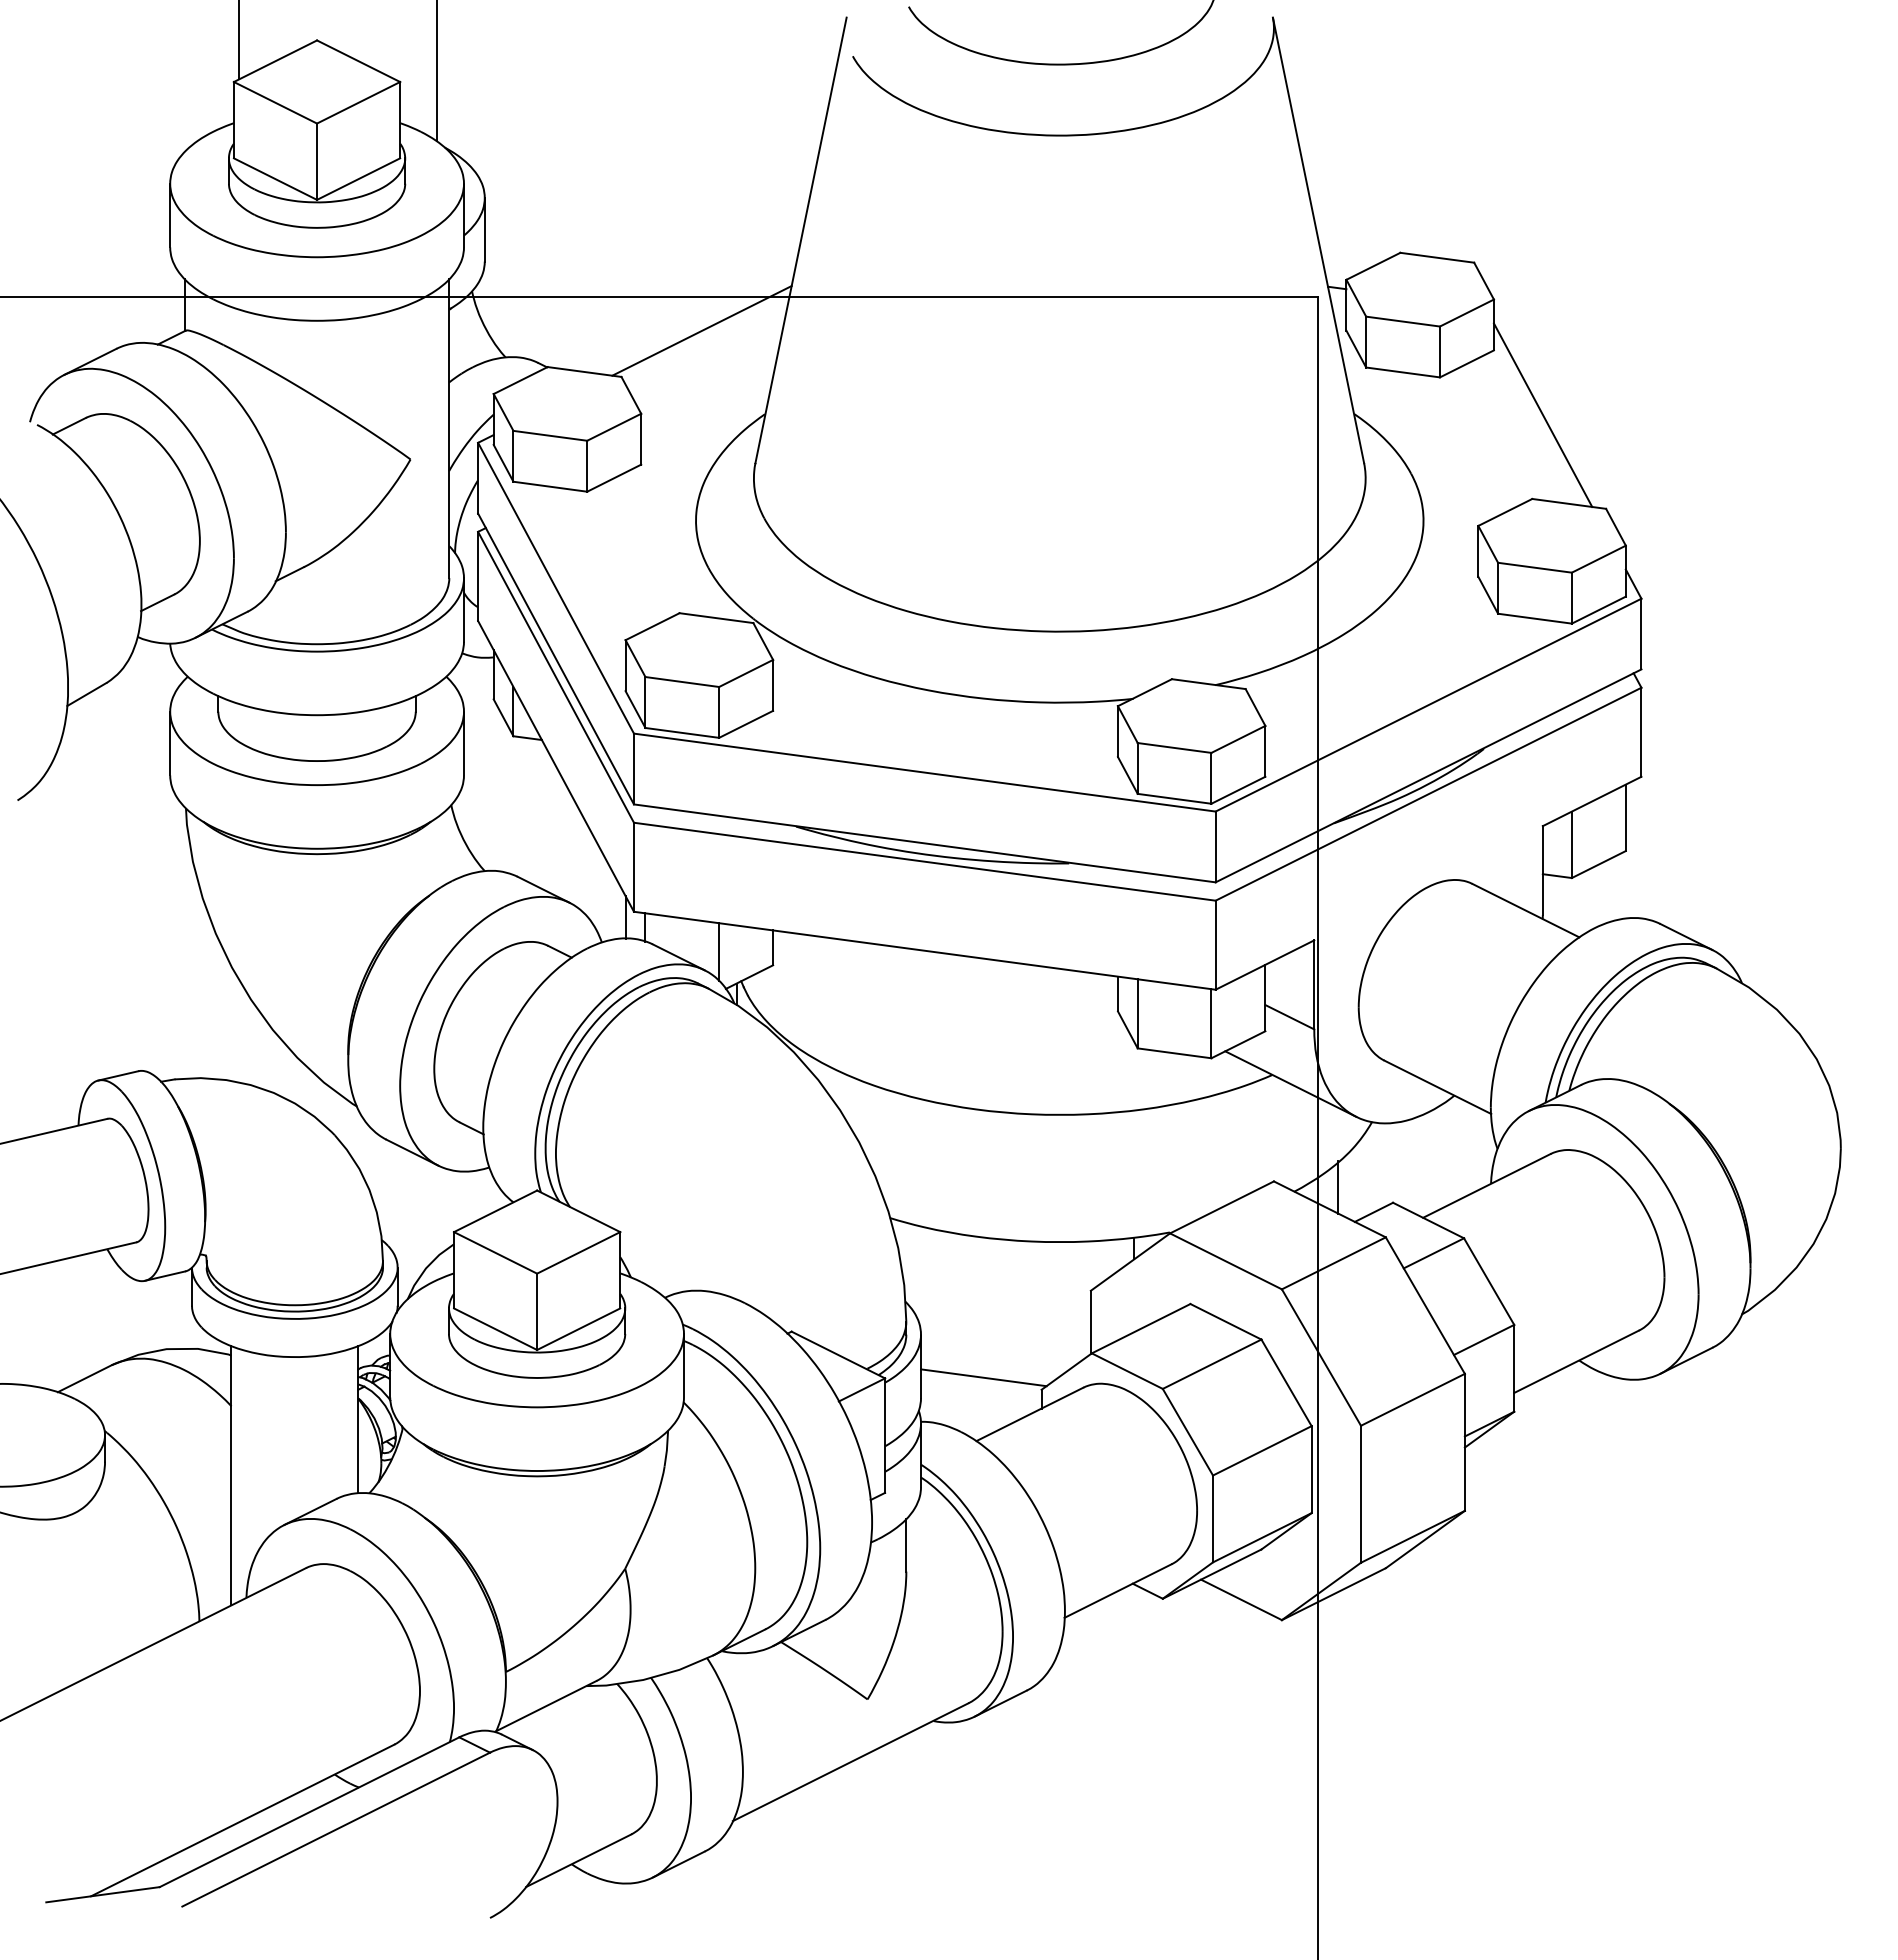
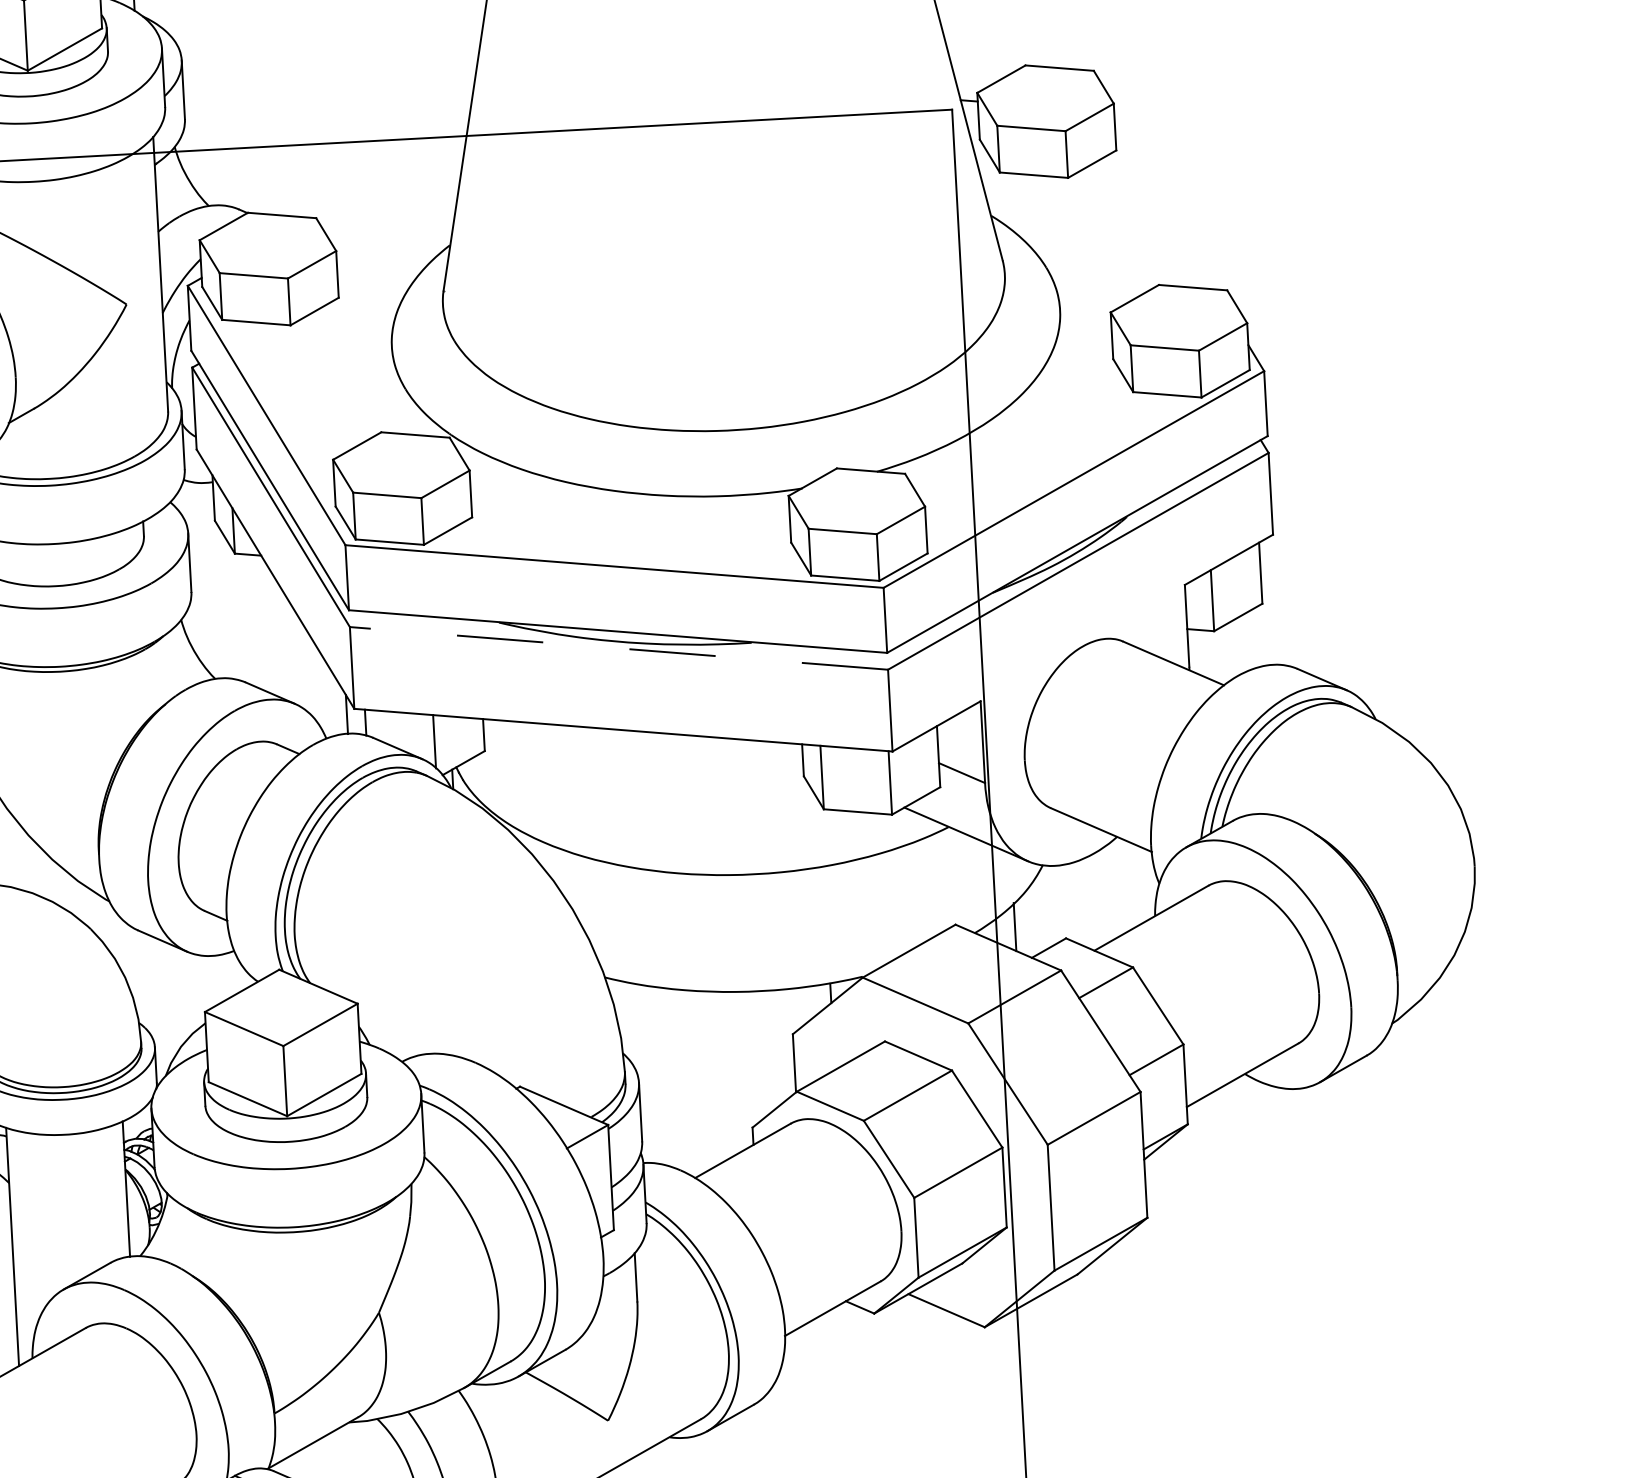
line: (701, 330) -> (387, 171), removed
line: (1542, 415) -> (1164, 207), removed
line: (924, 861) -> (618, 648), solid -> dashed
line: (983, 1377) -> (698, 1119), removed

